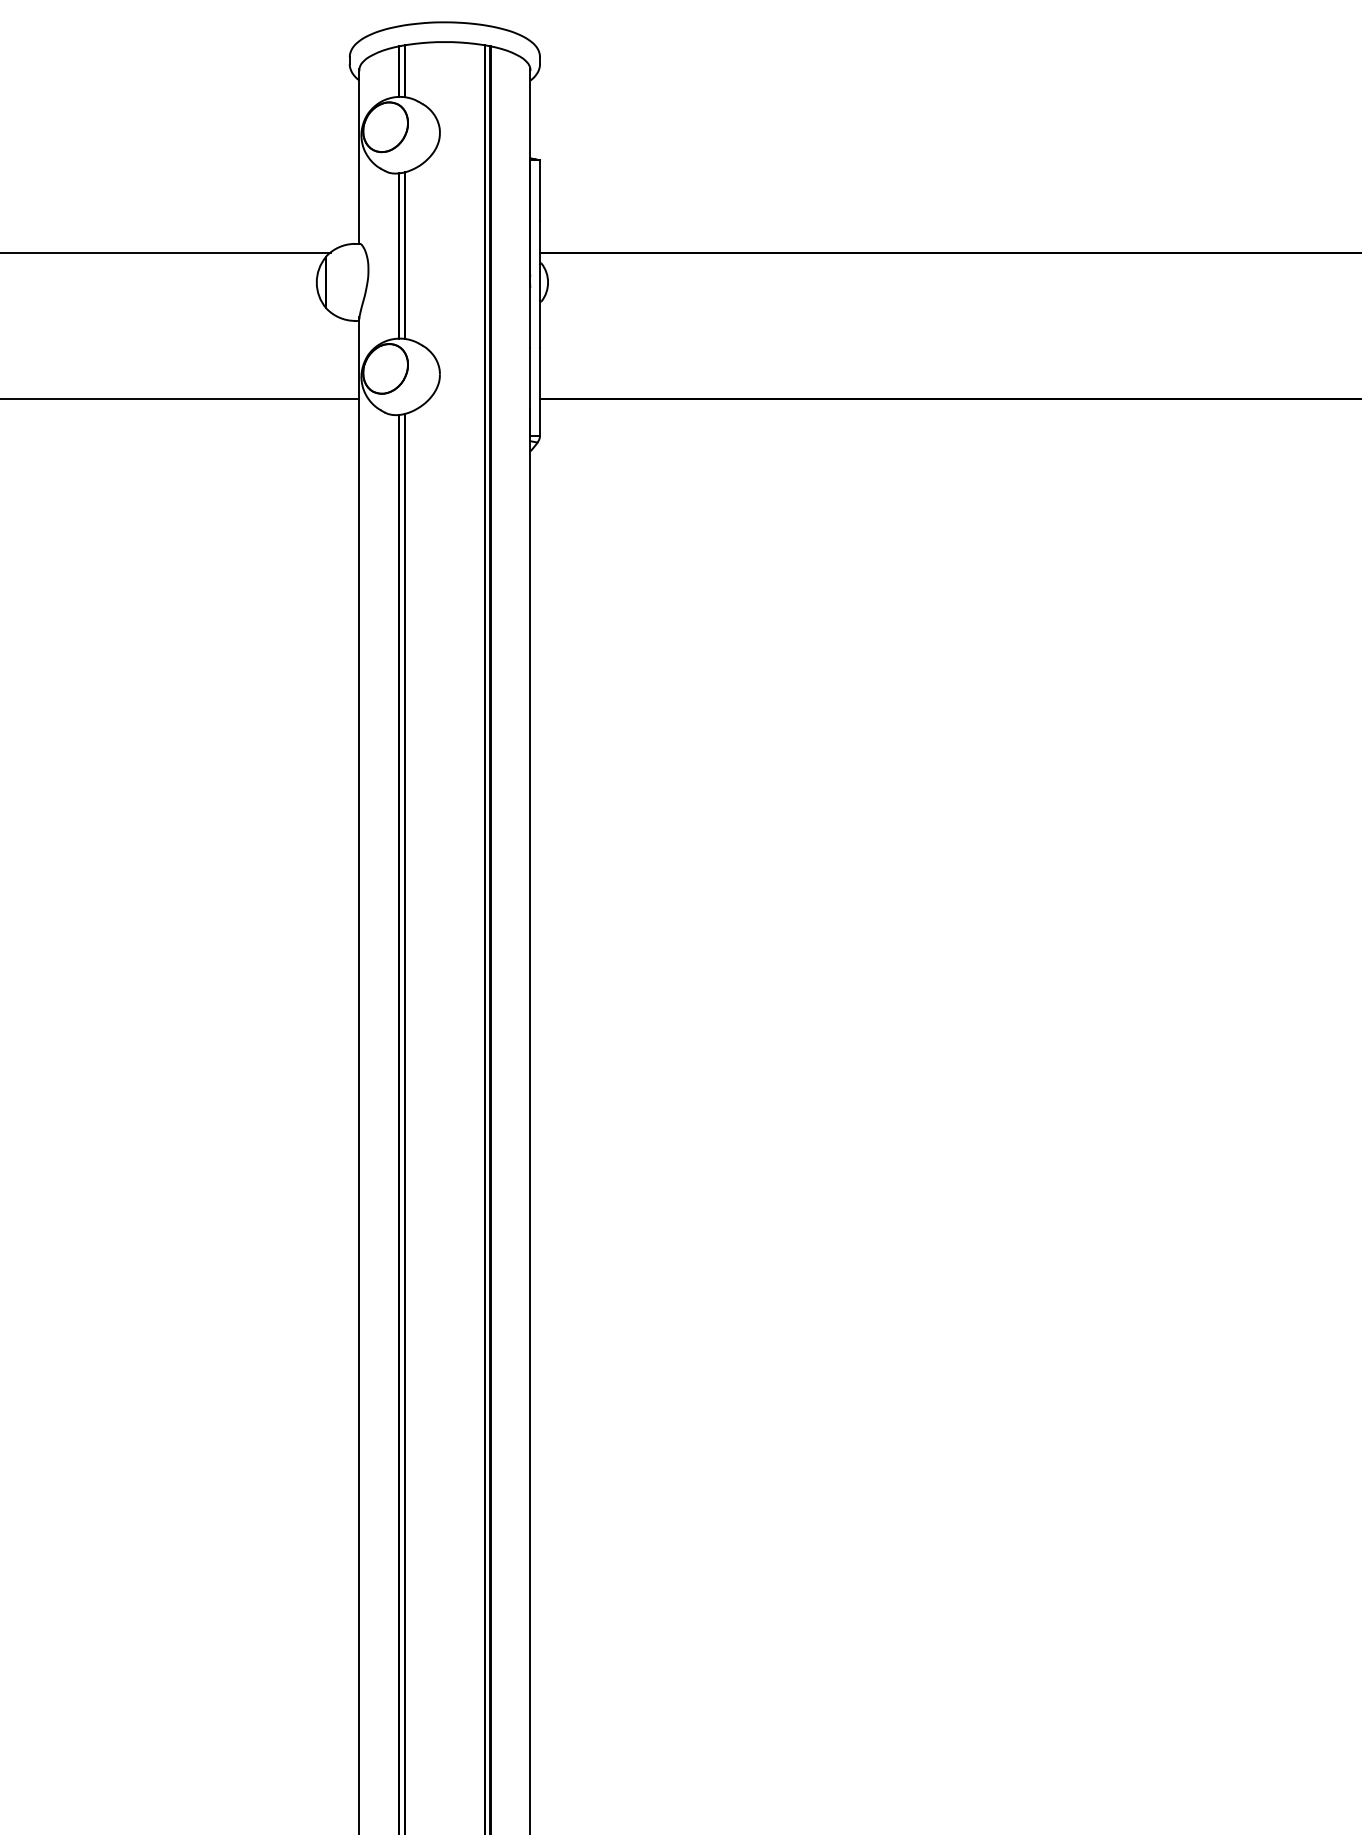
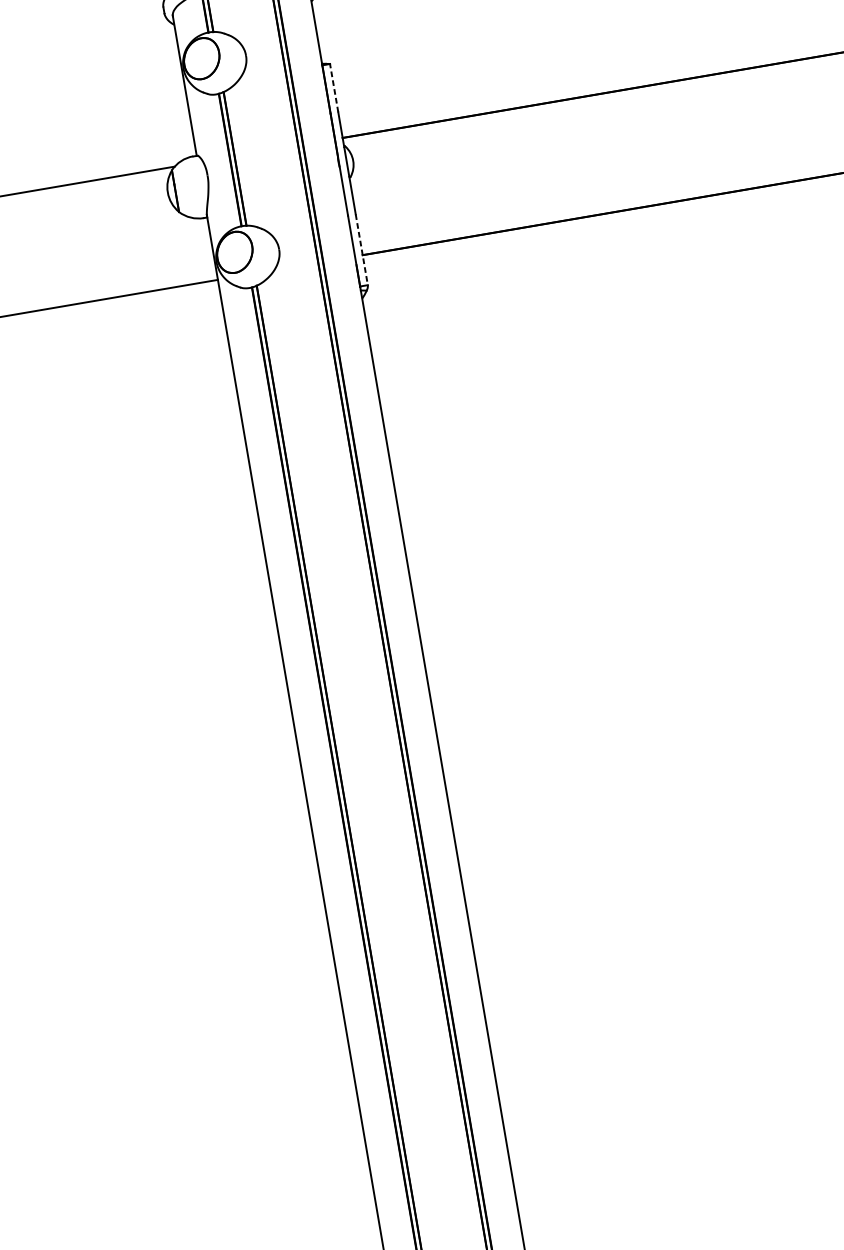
line: (540, 189) -> (334, 87), solid -> dashed
line: (540, 392) -> (362, 250), solid -> dashed

